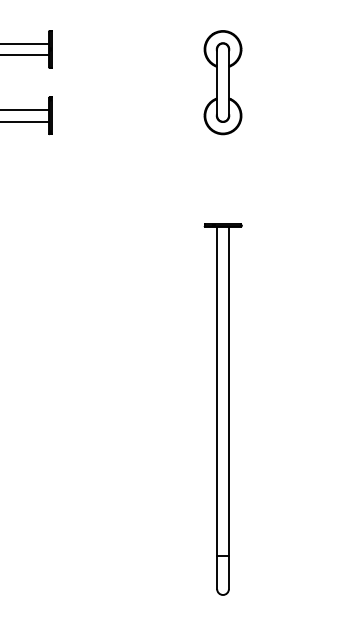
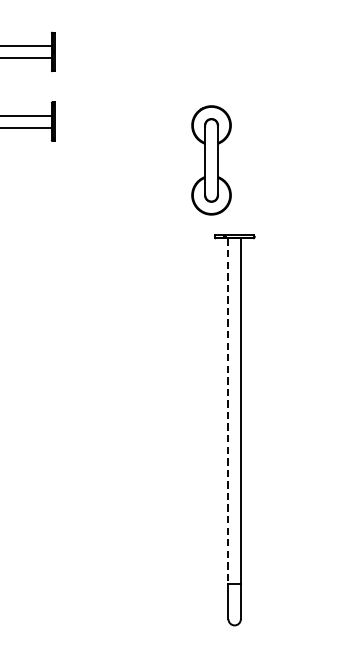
part: (222, 82) -> (210, 160), moved
line: (217, 391) -> (228, 411), solid -> dashed

